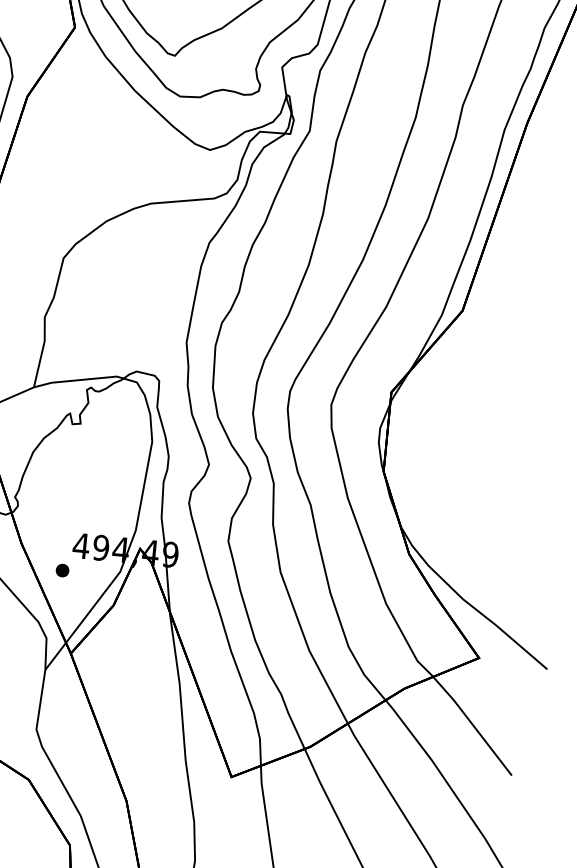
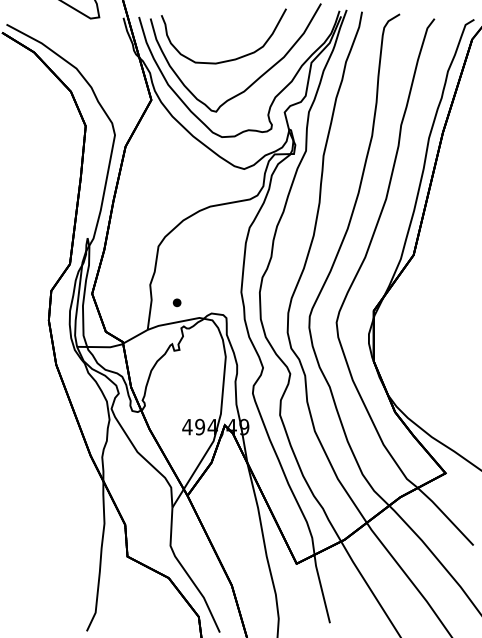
part: (61, 569) -> (176, 302), moved

